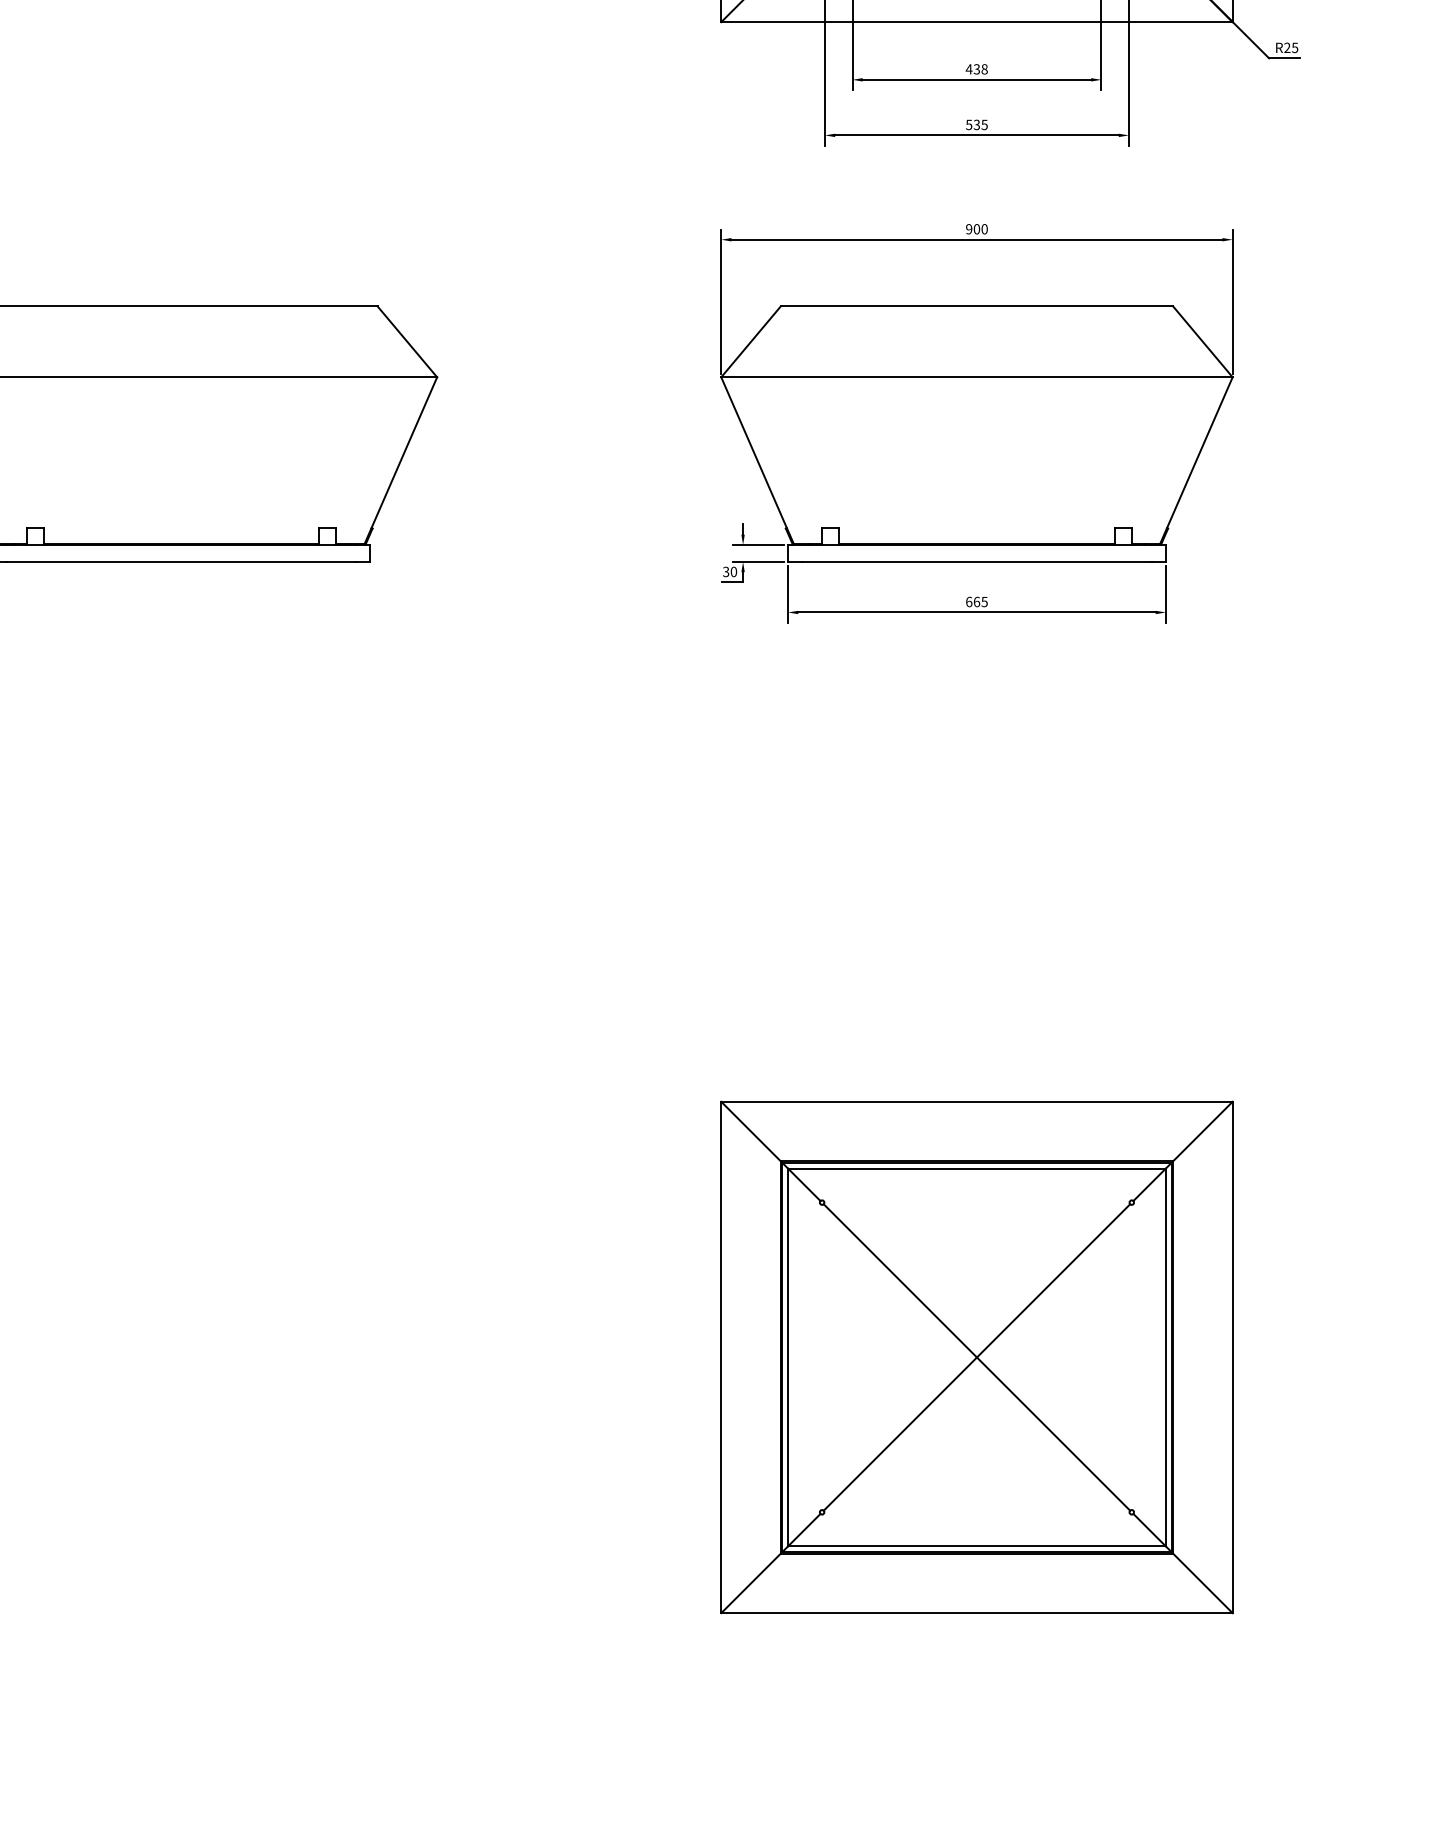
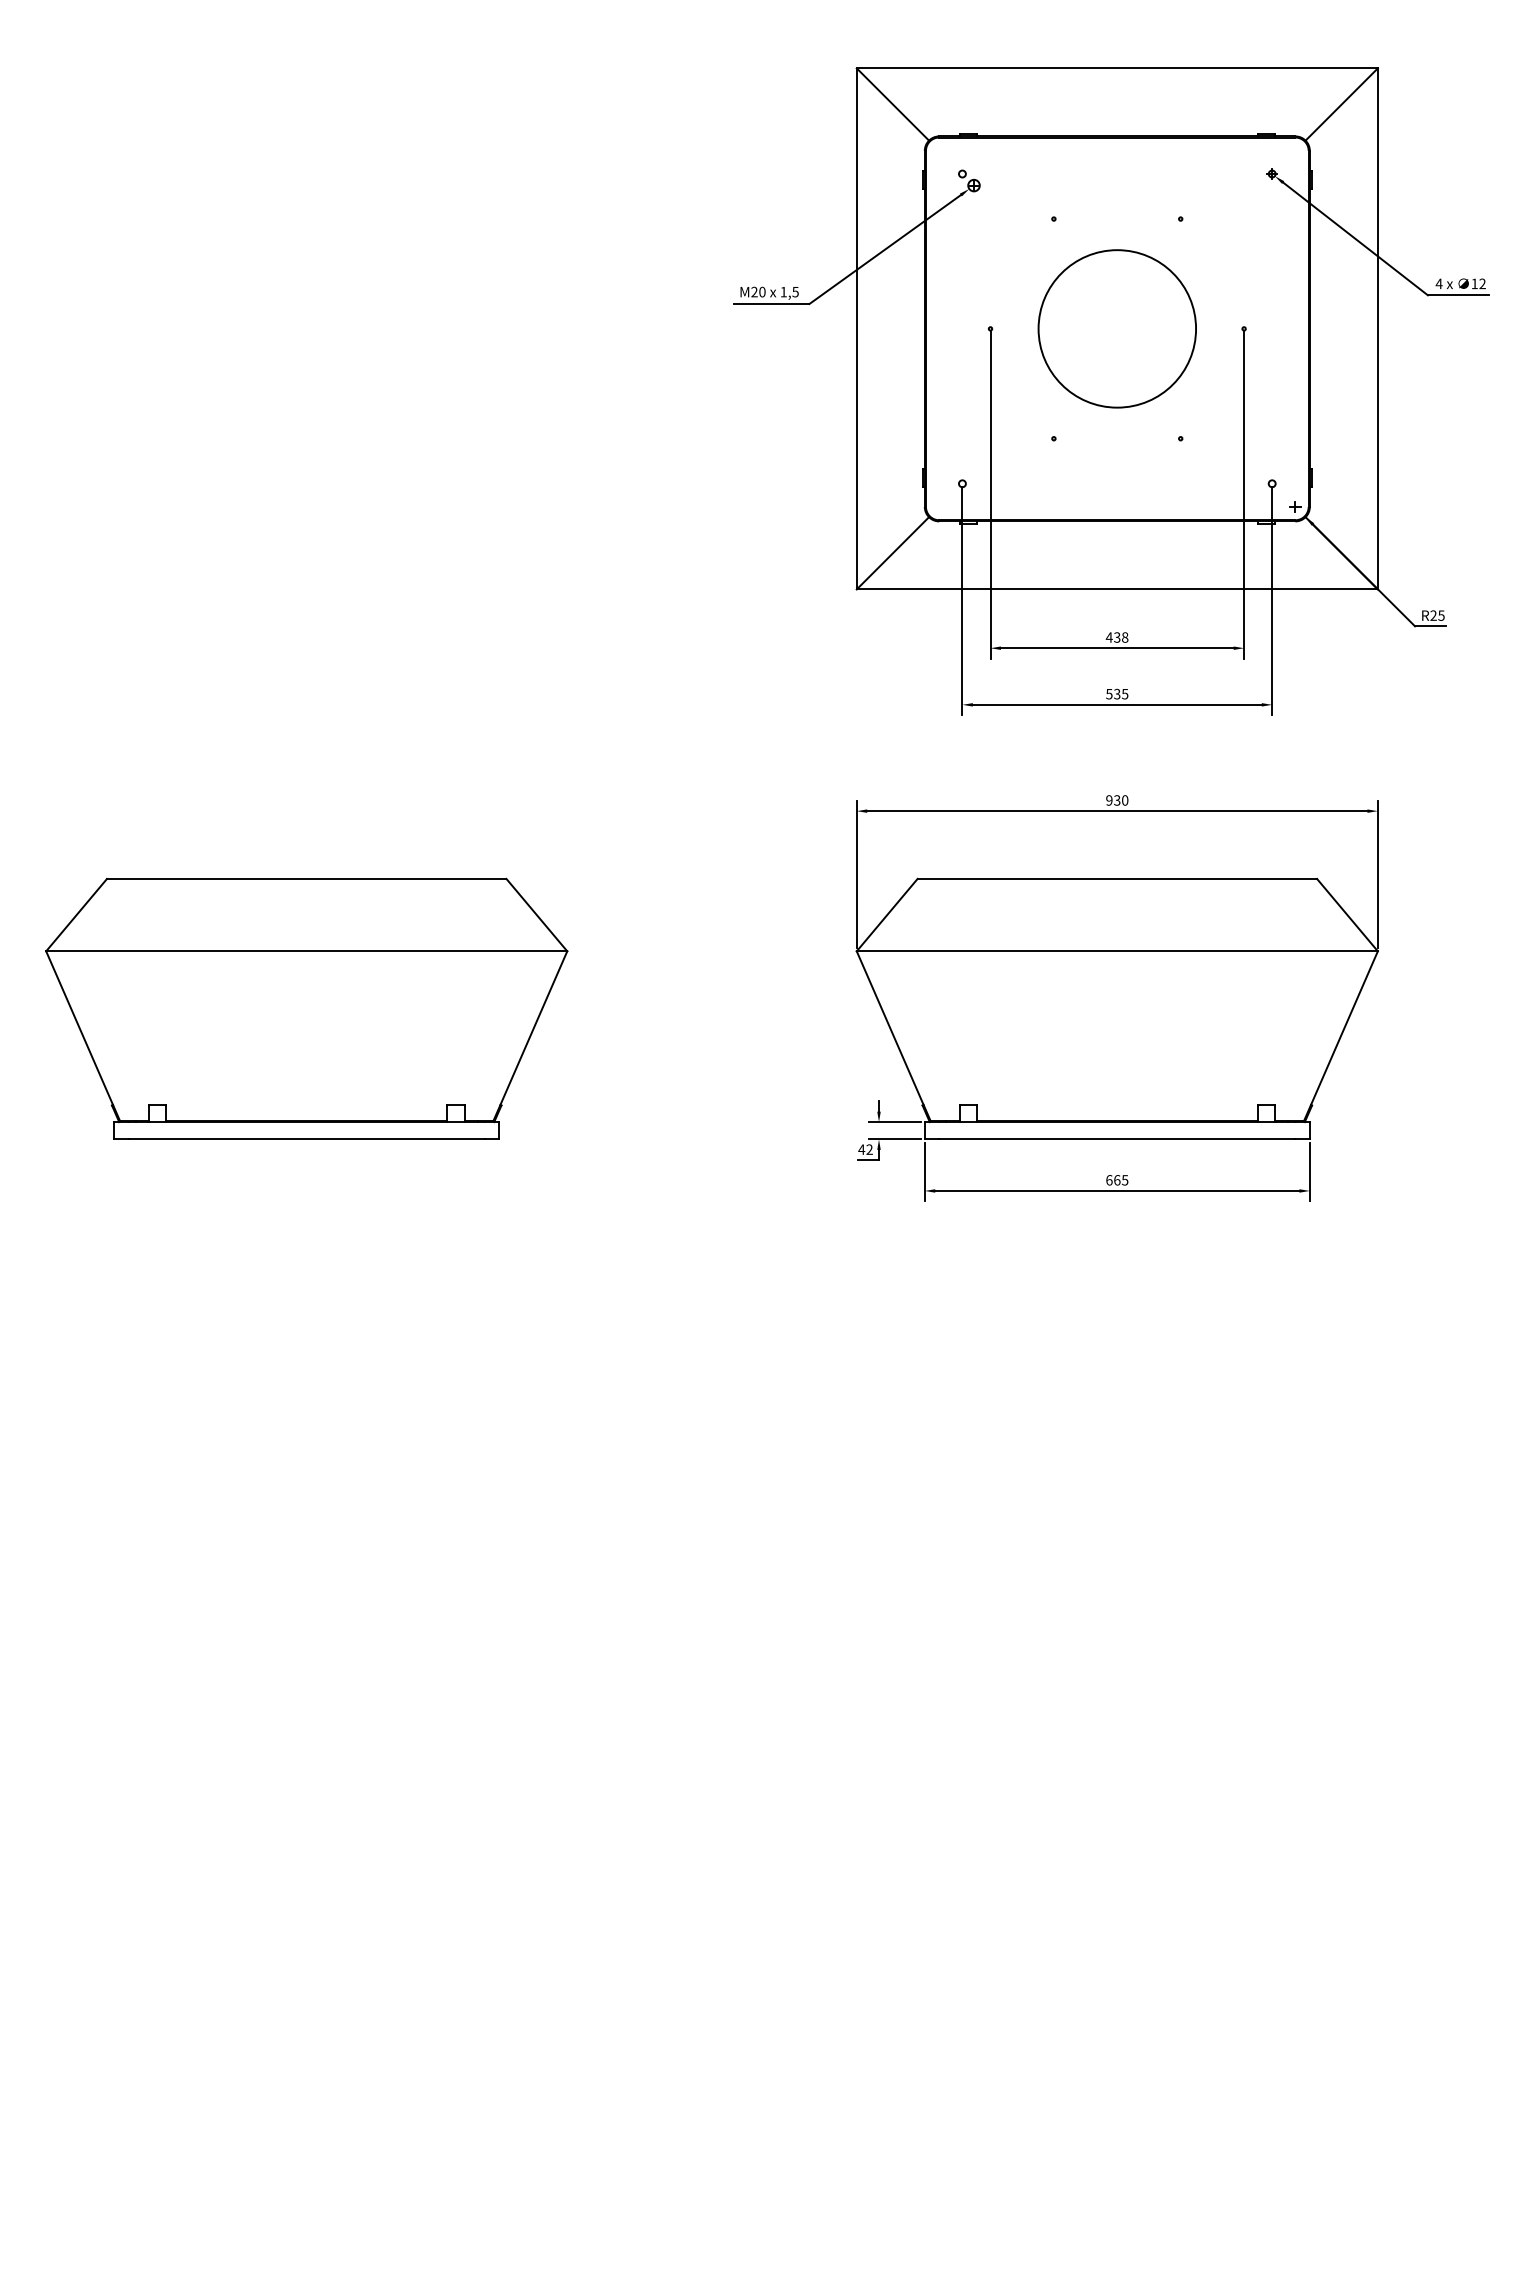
text: (977, 229) -> (1117, 800), 900 -> 930
text: (729, 571) -> (865, 1149), 30 -> 42
part: (976, 1356) -> (1116, 1949), removed

